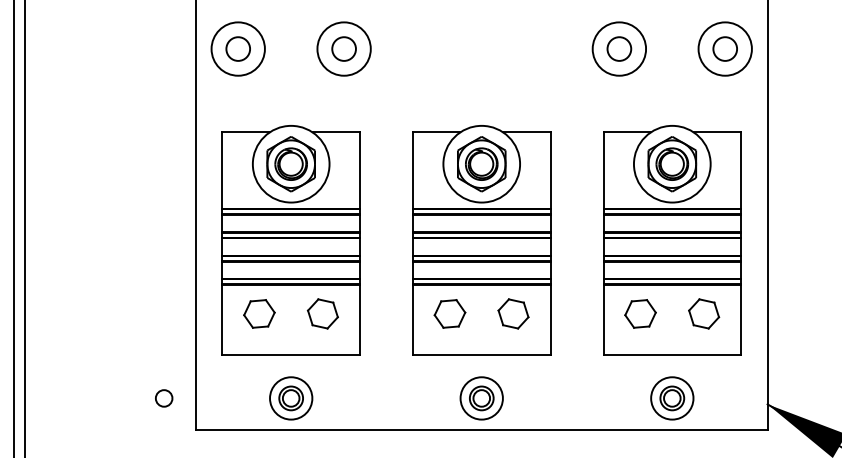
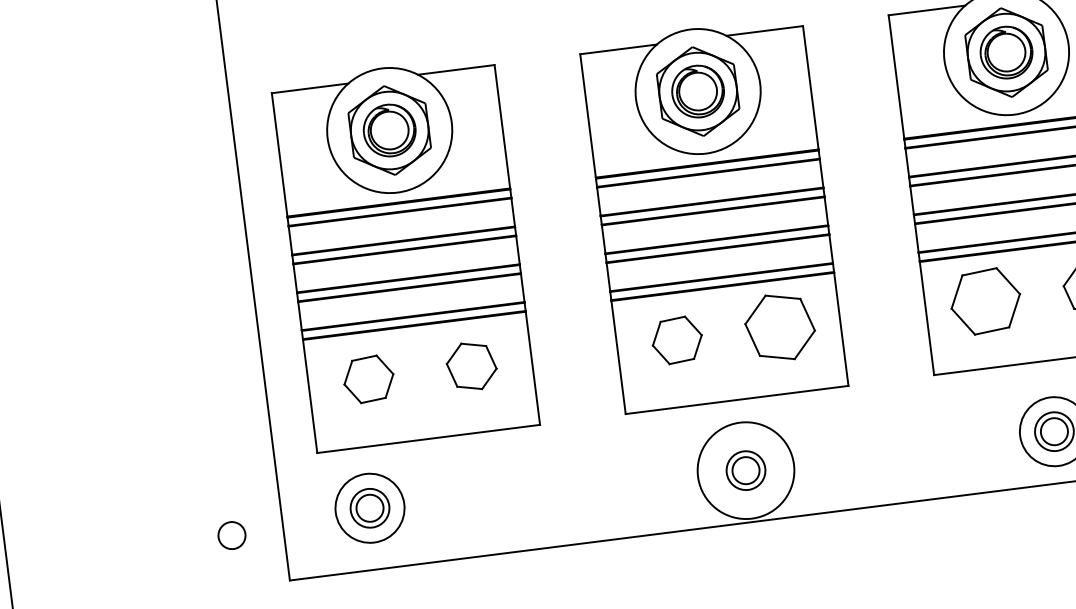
part: (513, 313) -> (780, 326), size x1.4
part: (640, 313) -> (985, 300), size x1.4
part: (291, 398) -> (370, 508), moved
circle: (481, 398) -> (745, 470), size x1.4

